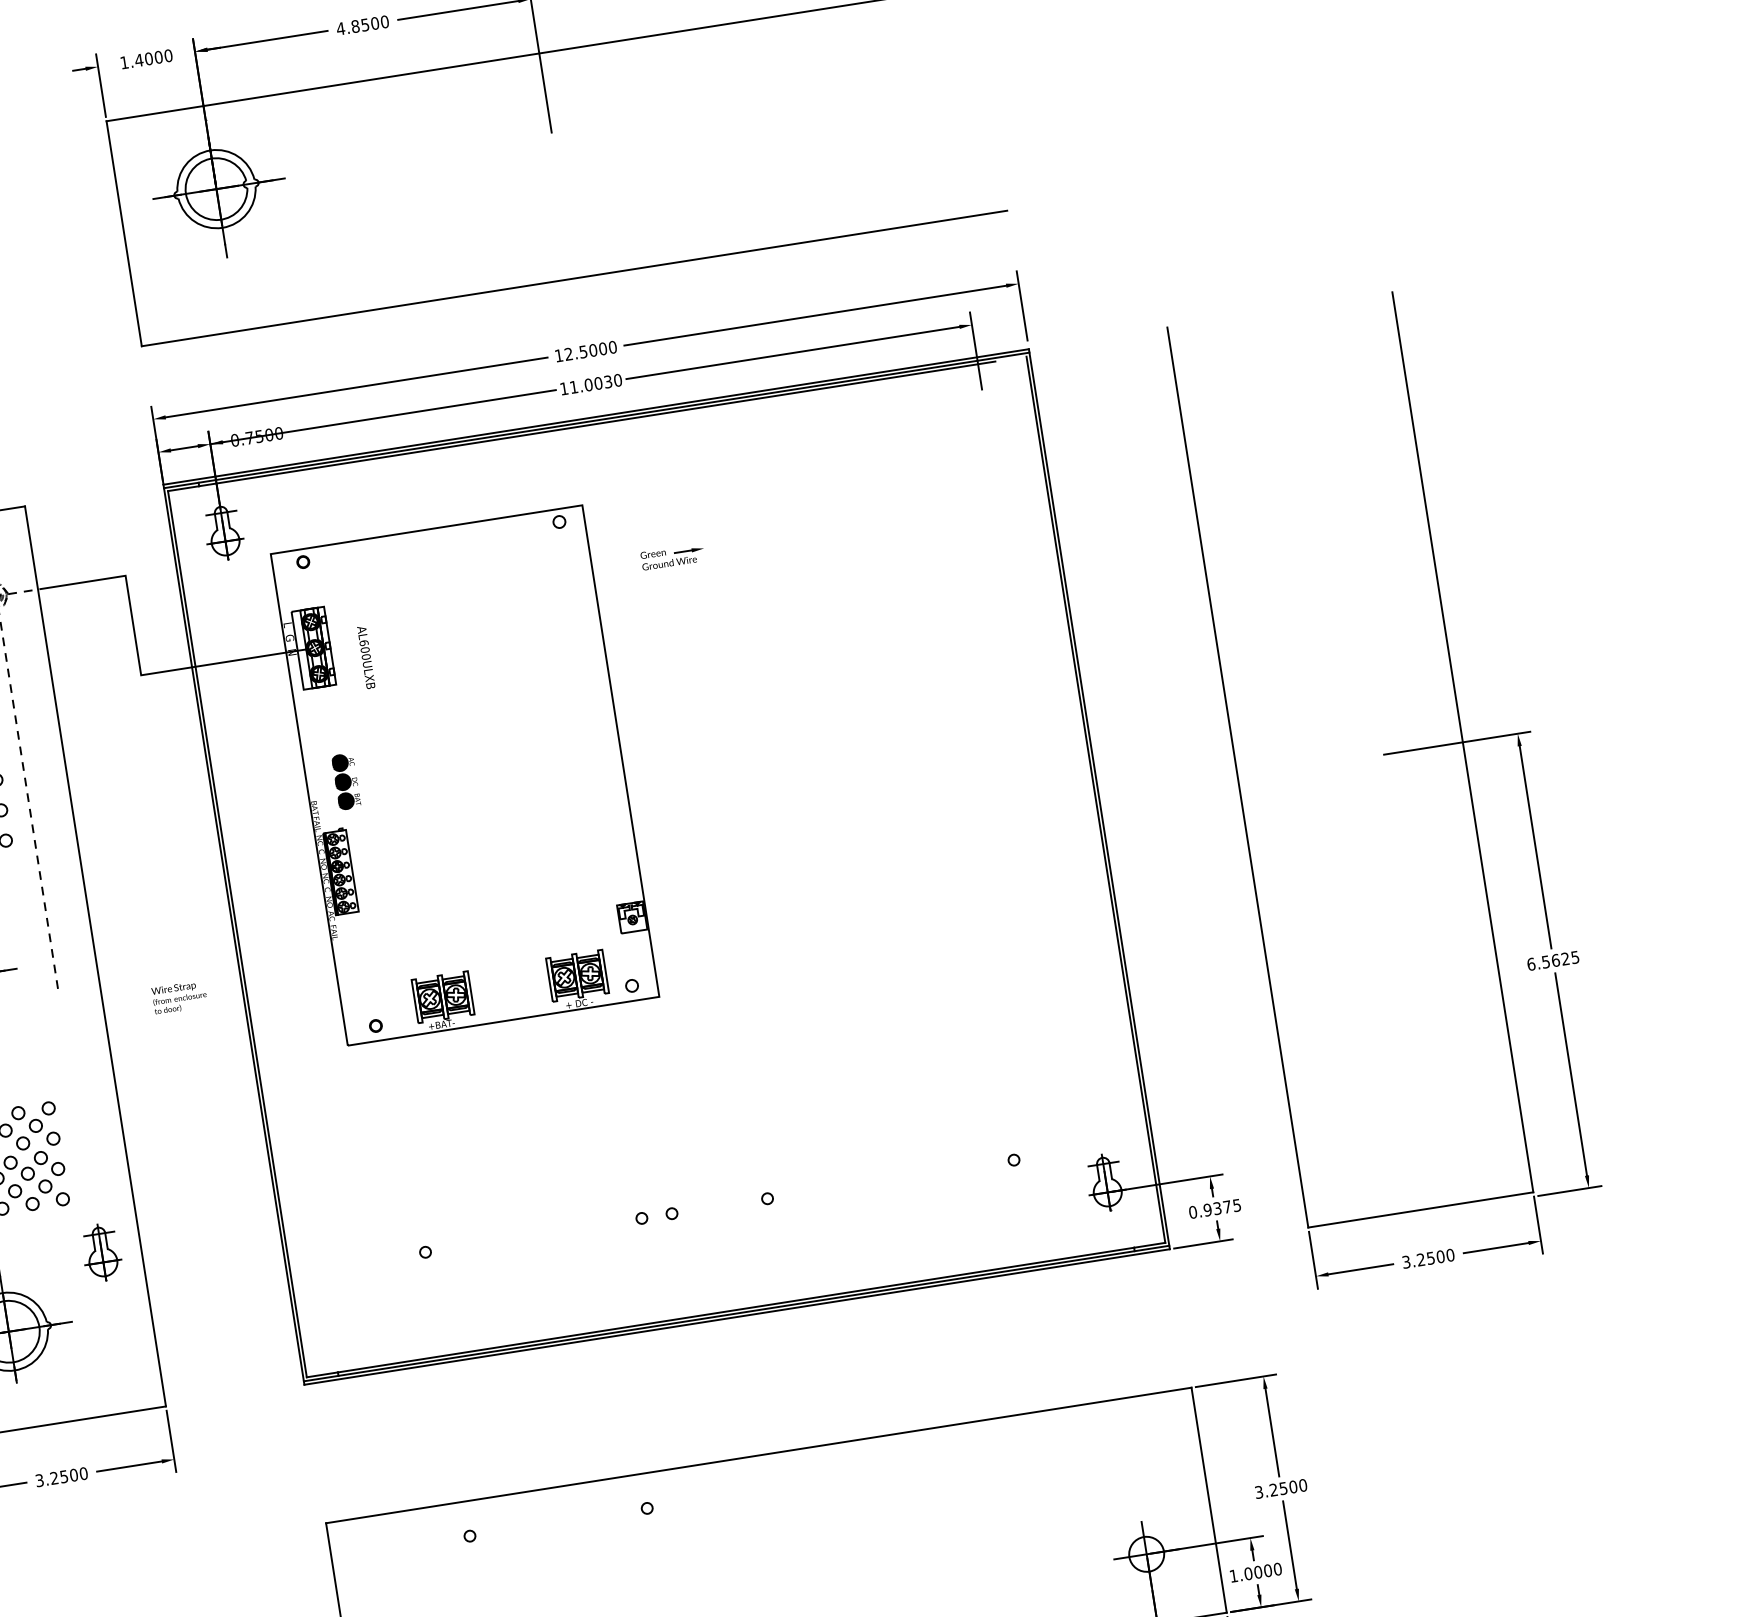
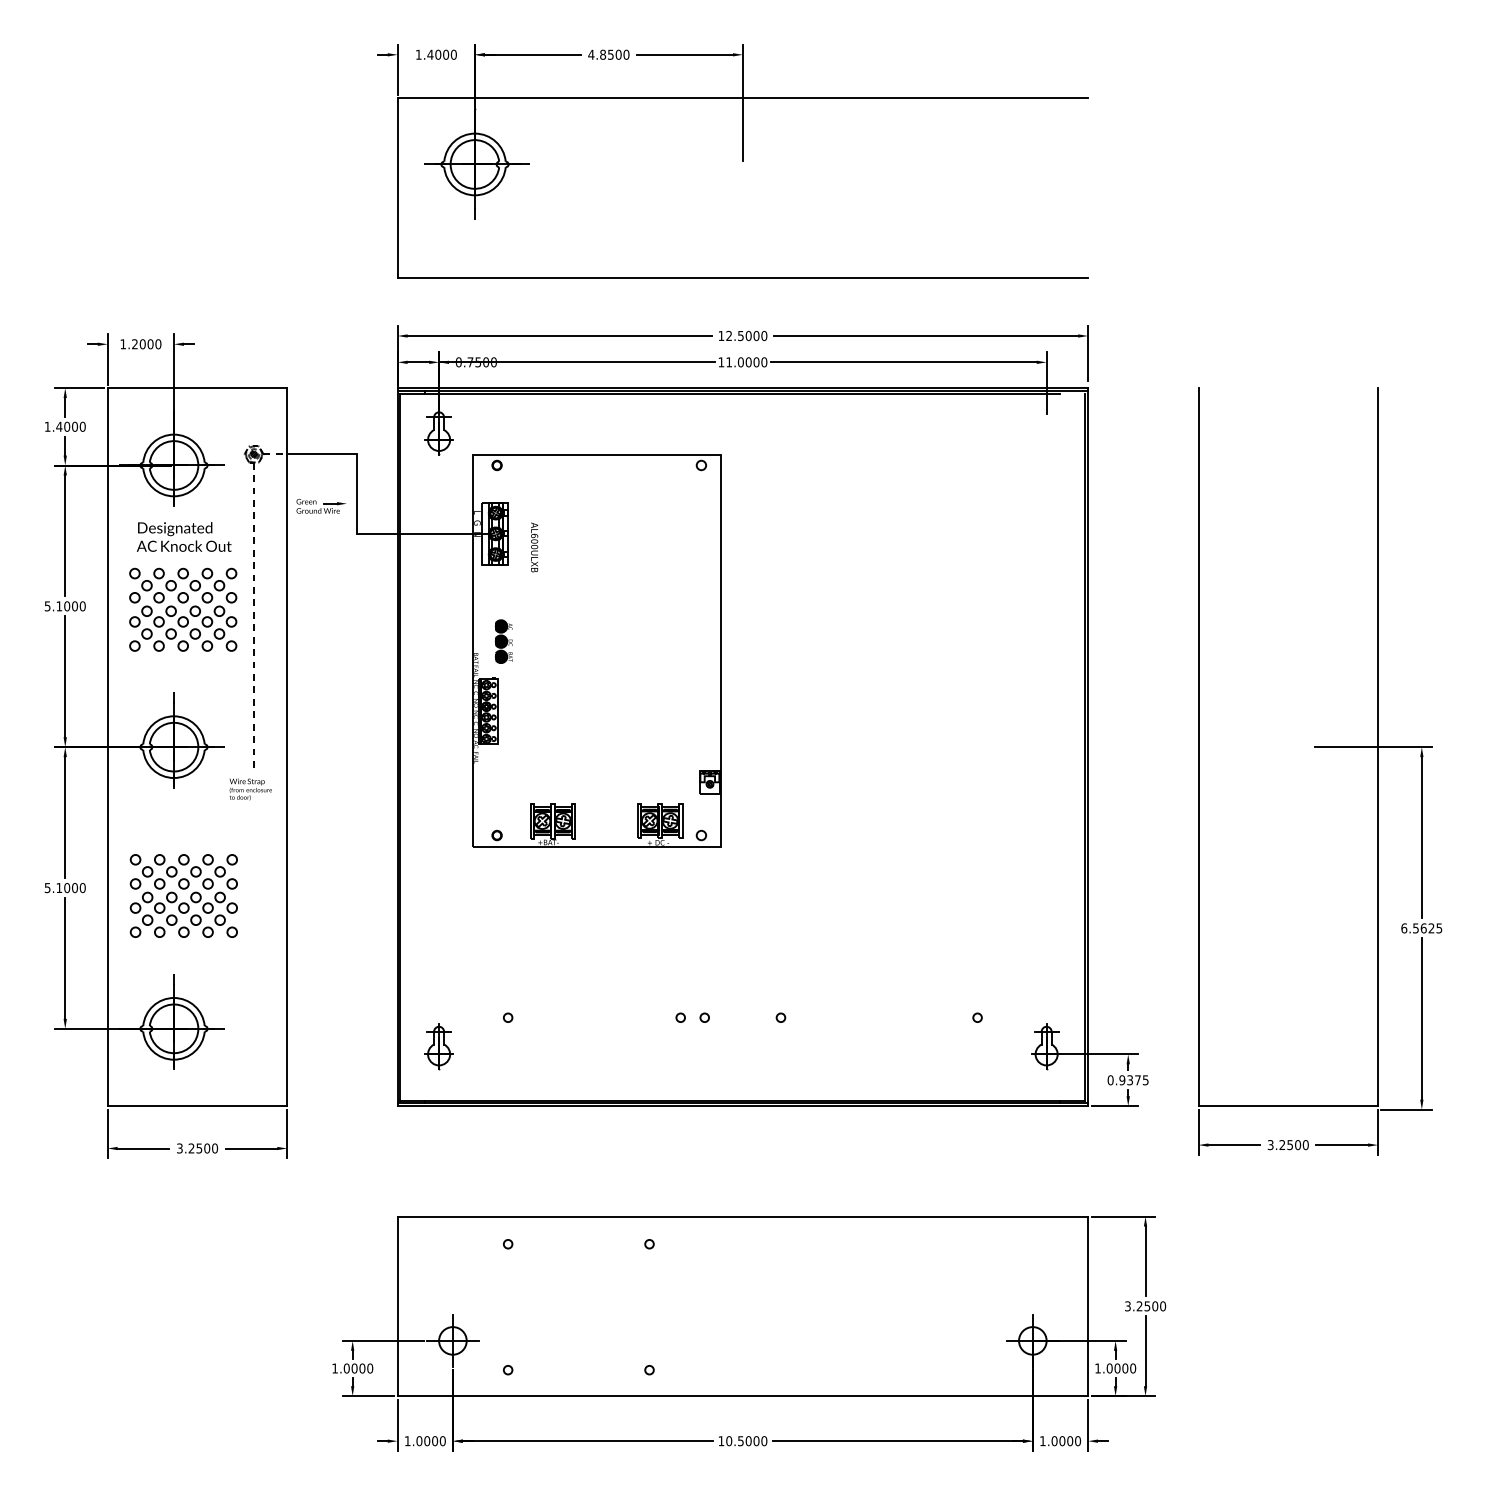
text: (608, 382) -> (756, 362), 11.0030 -> 11.0000
part: (672, 556) -> (321, 506), moved
text: (179, 997) -> (250, 789), moved
part: (101, 1252) -> (438, 1046), moved

